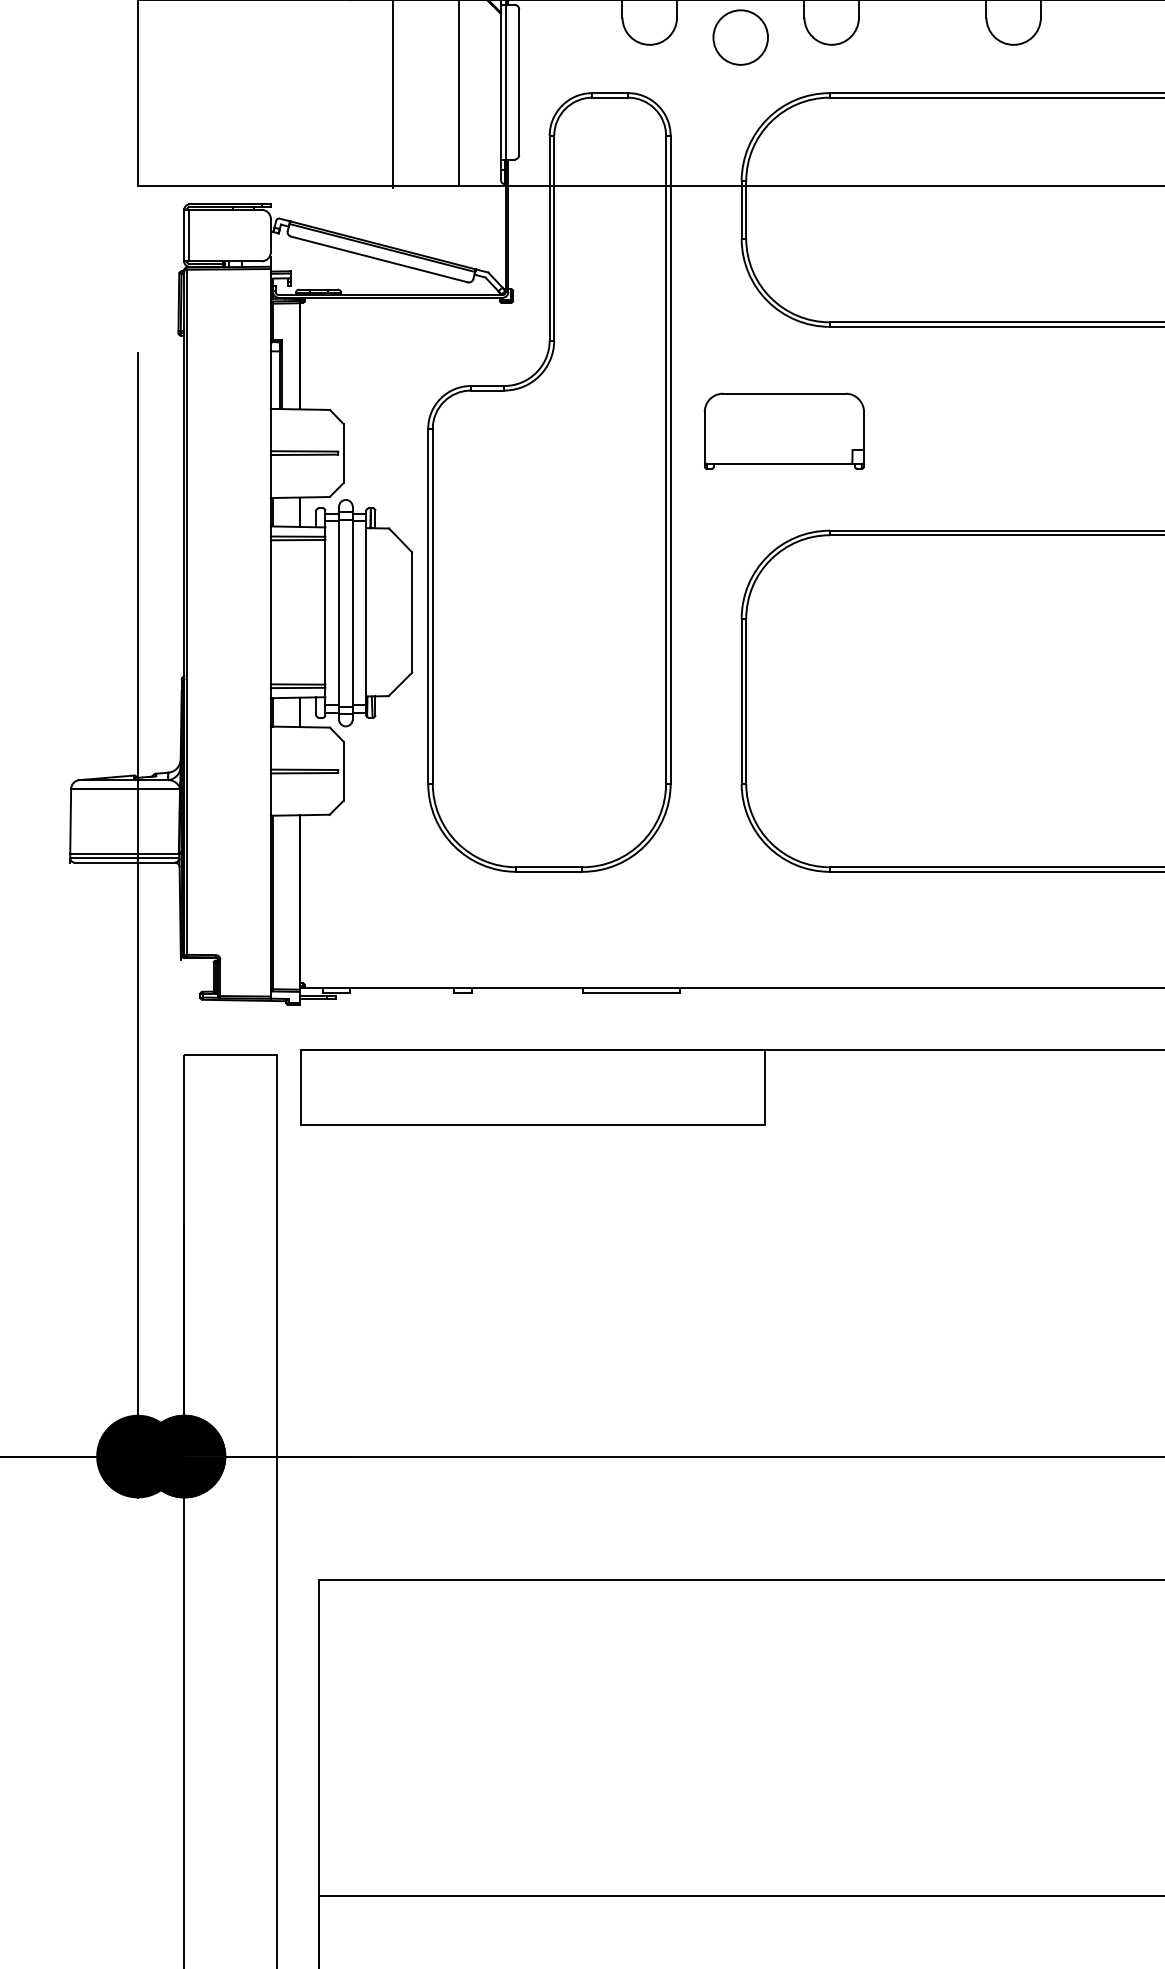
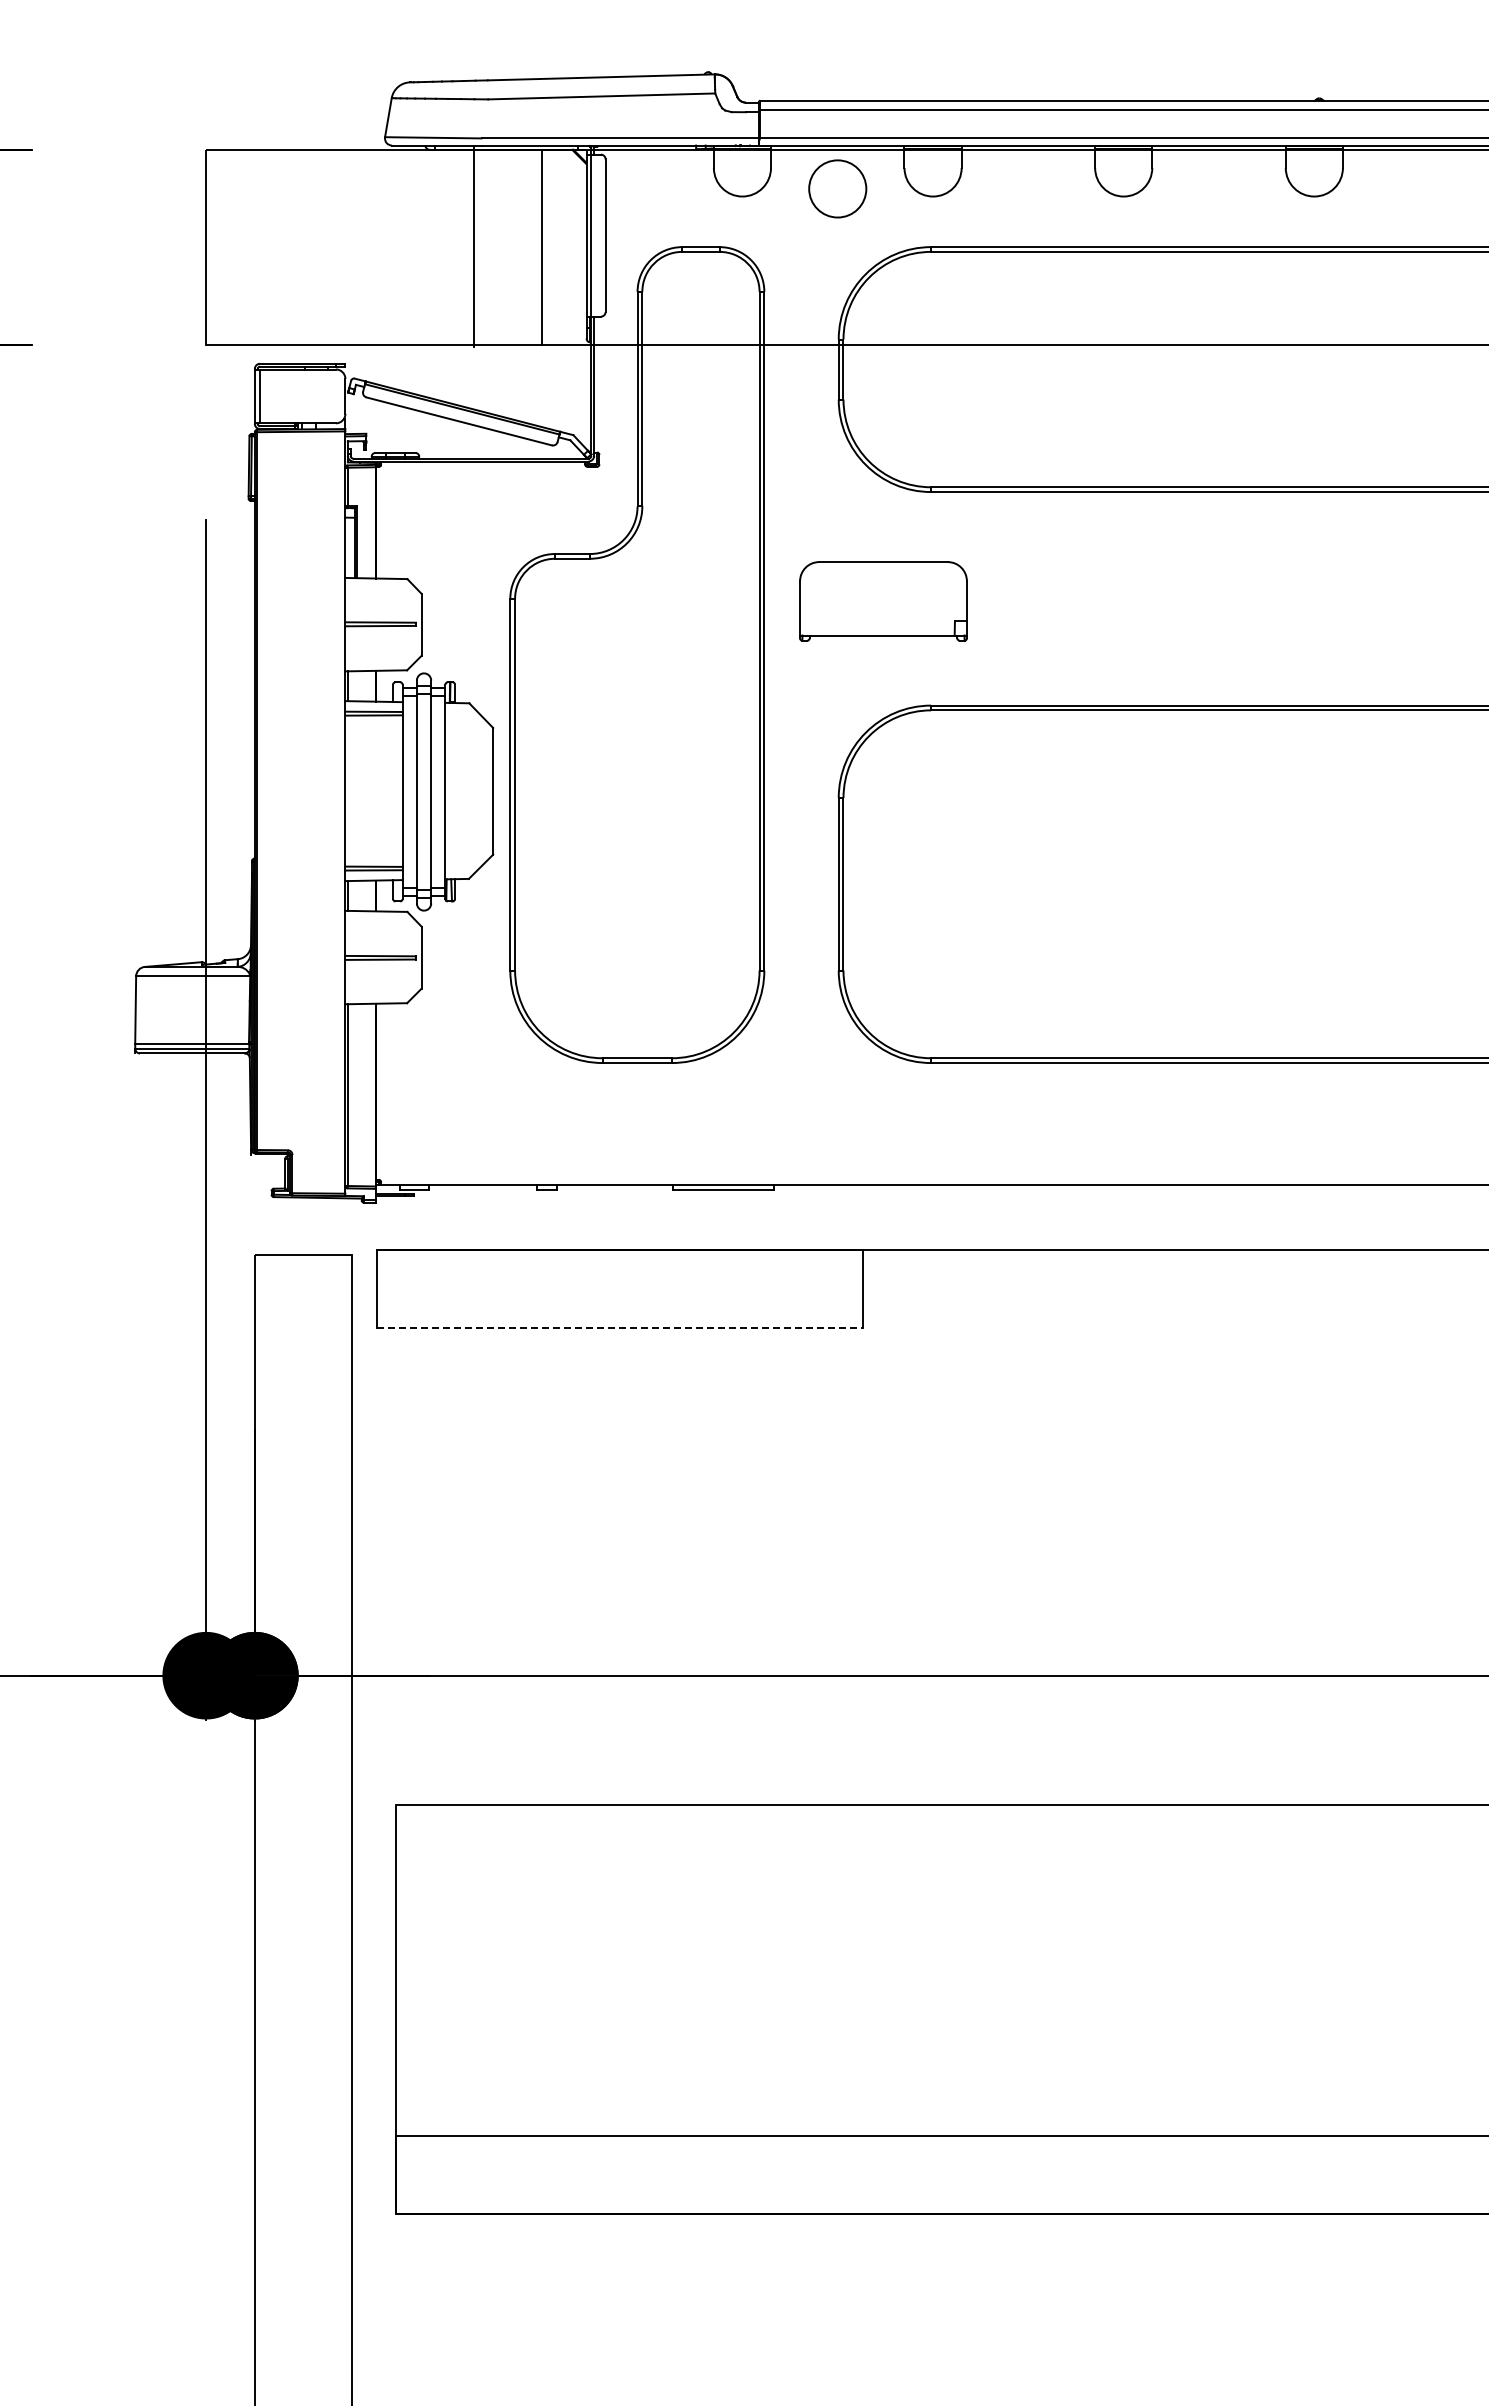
line: (533, 1124) -> (620, 1327), solid -> dashed

